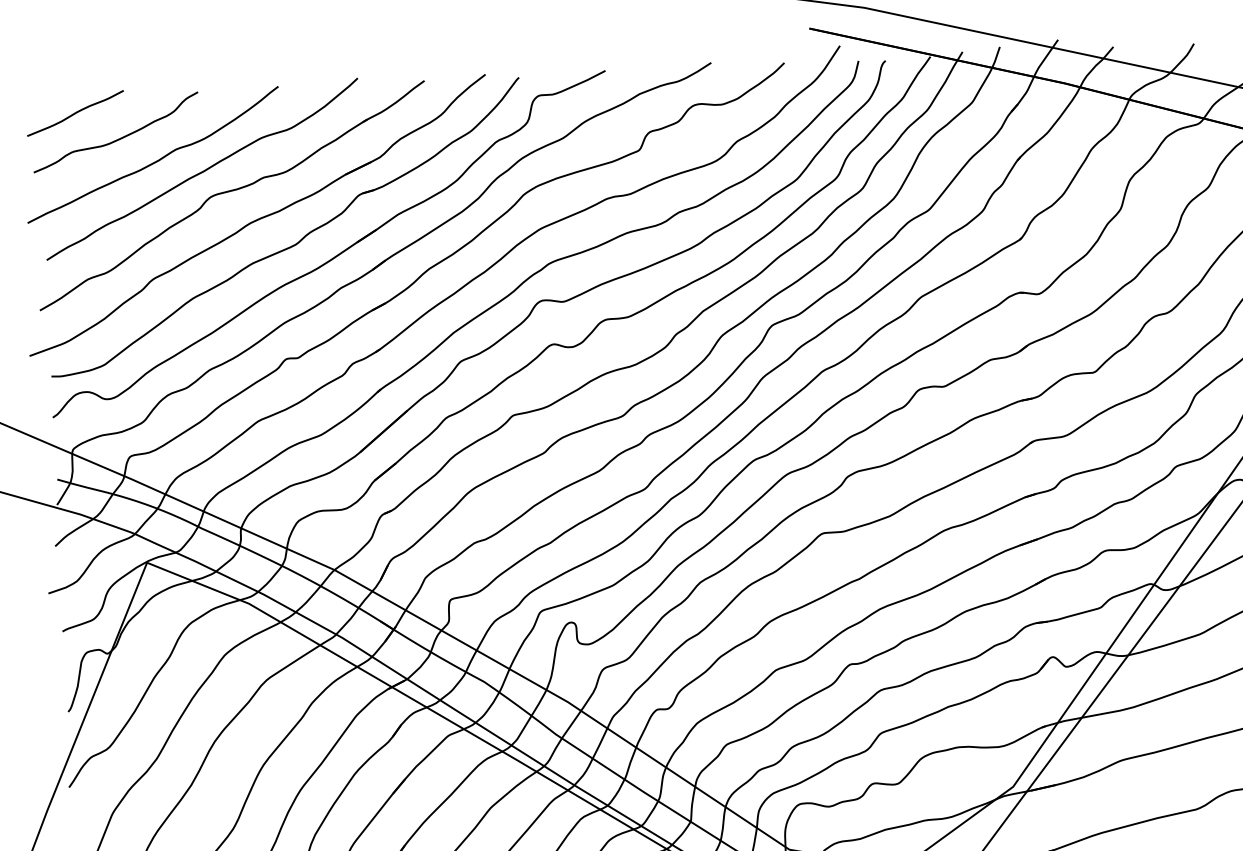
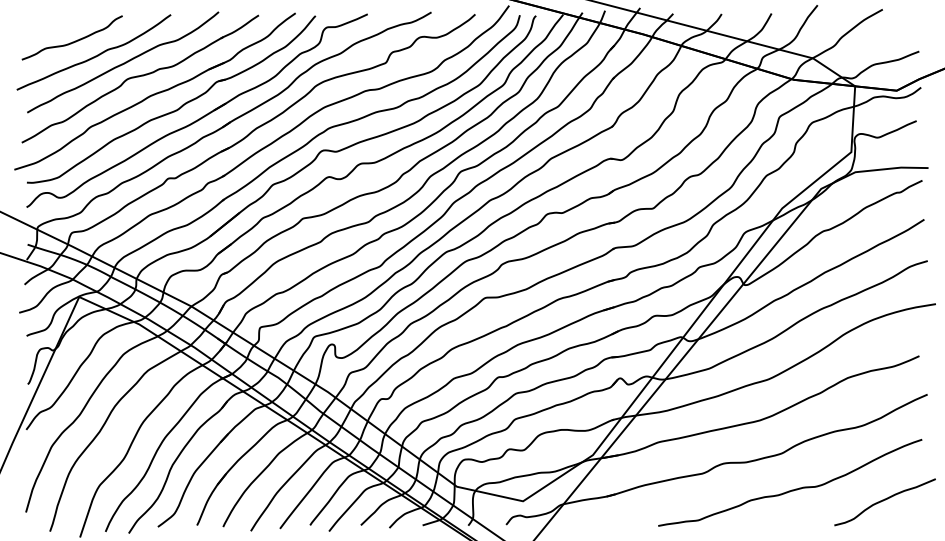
curve: (75, 113) -> (48, 25), removed

